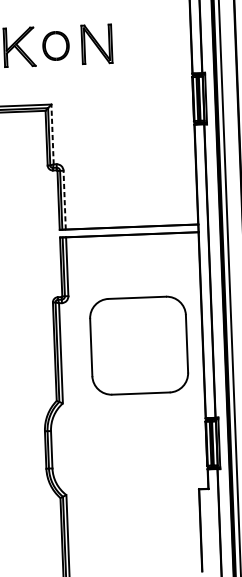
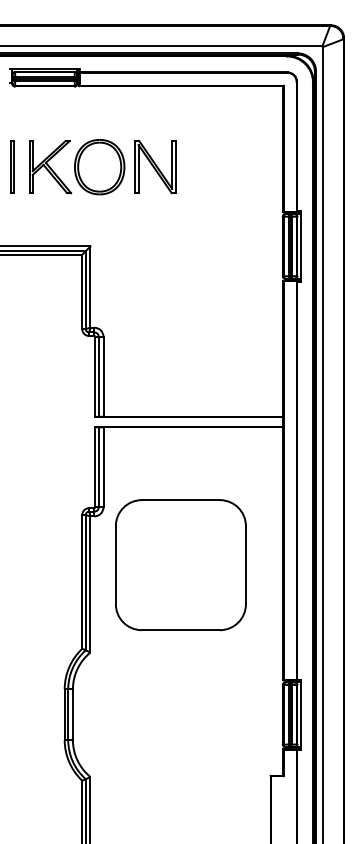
part: (55, 46) -> (99, 167), size x1.43
line: (52, 134) -> (90, 287), dashed -> solid
line: (64, 199) -> (103, 376), dashed -> solid
part: (138, 345) -> (180, 565), moved

